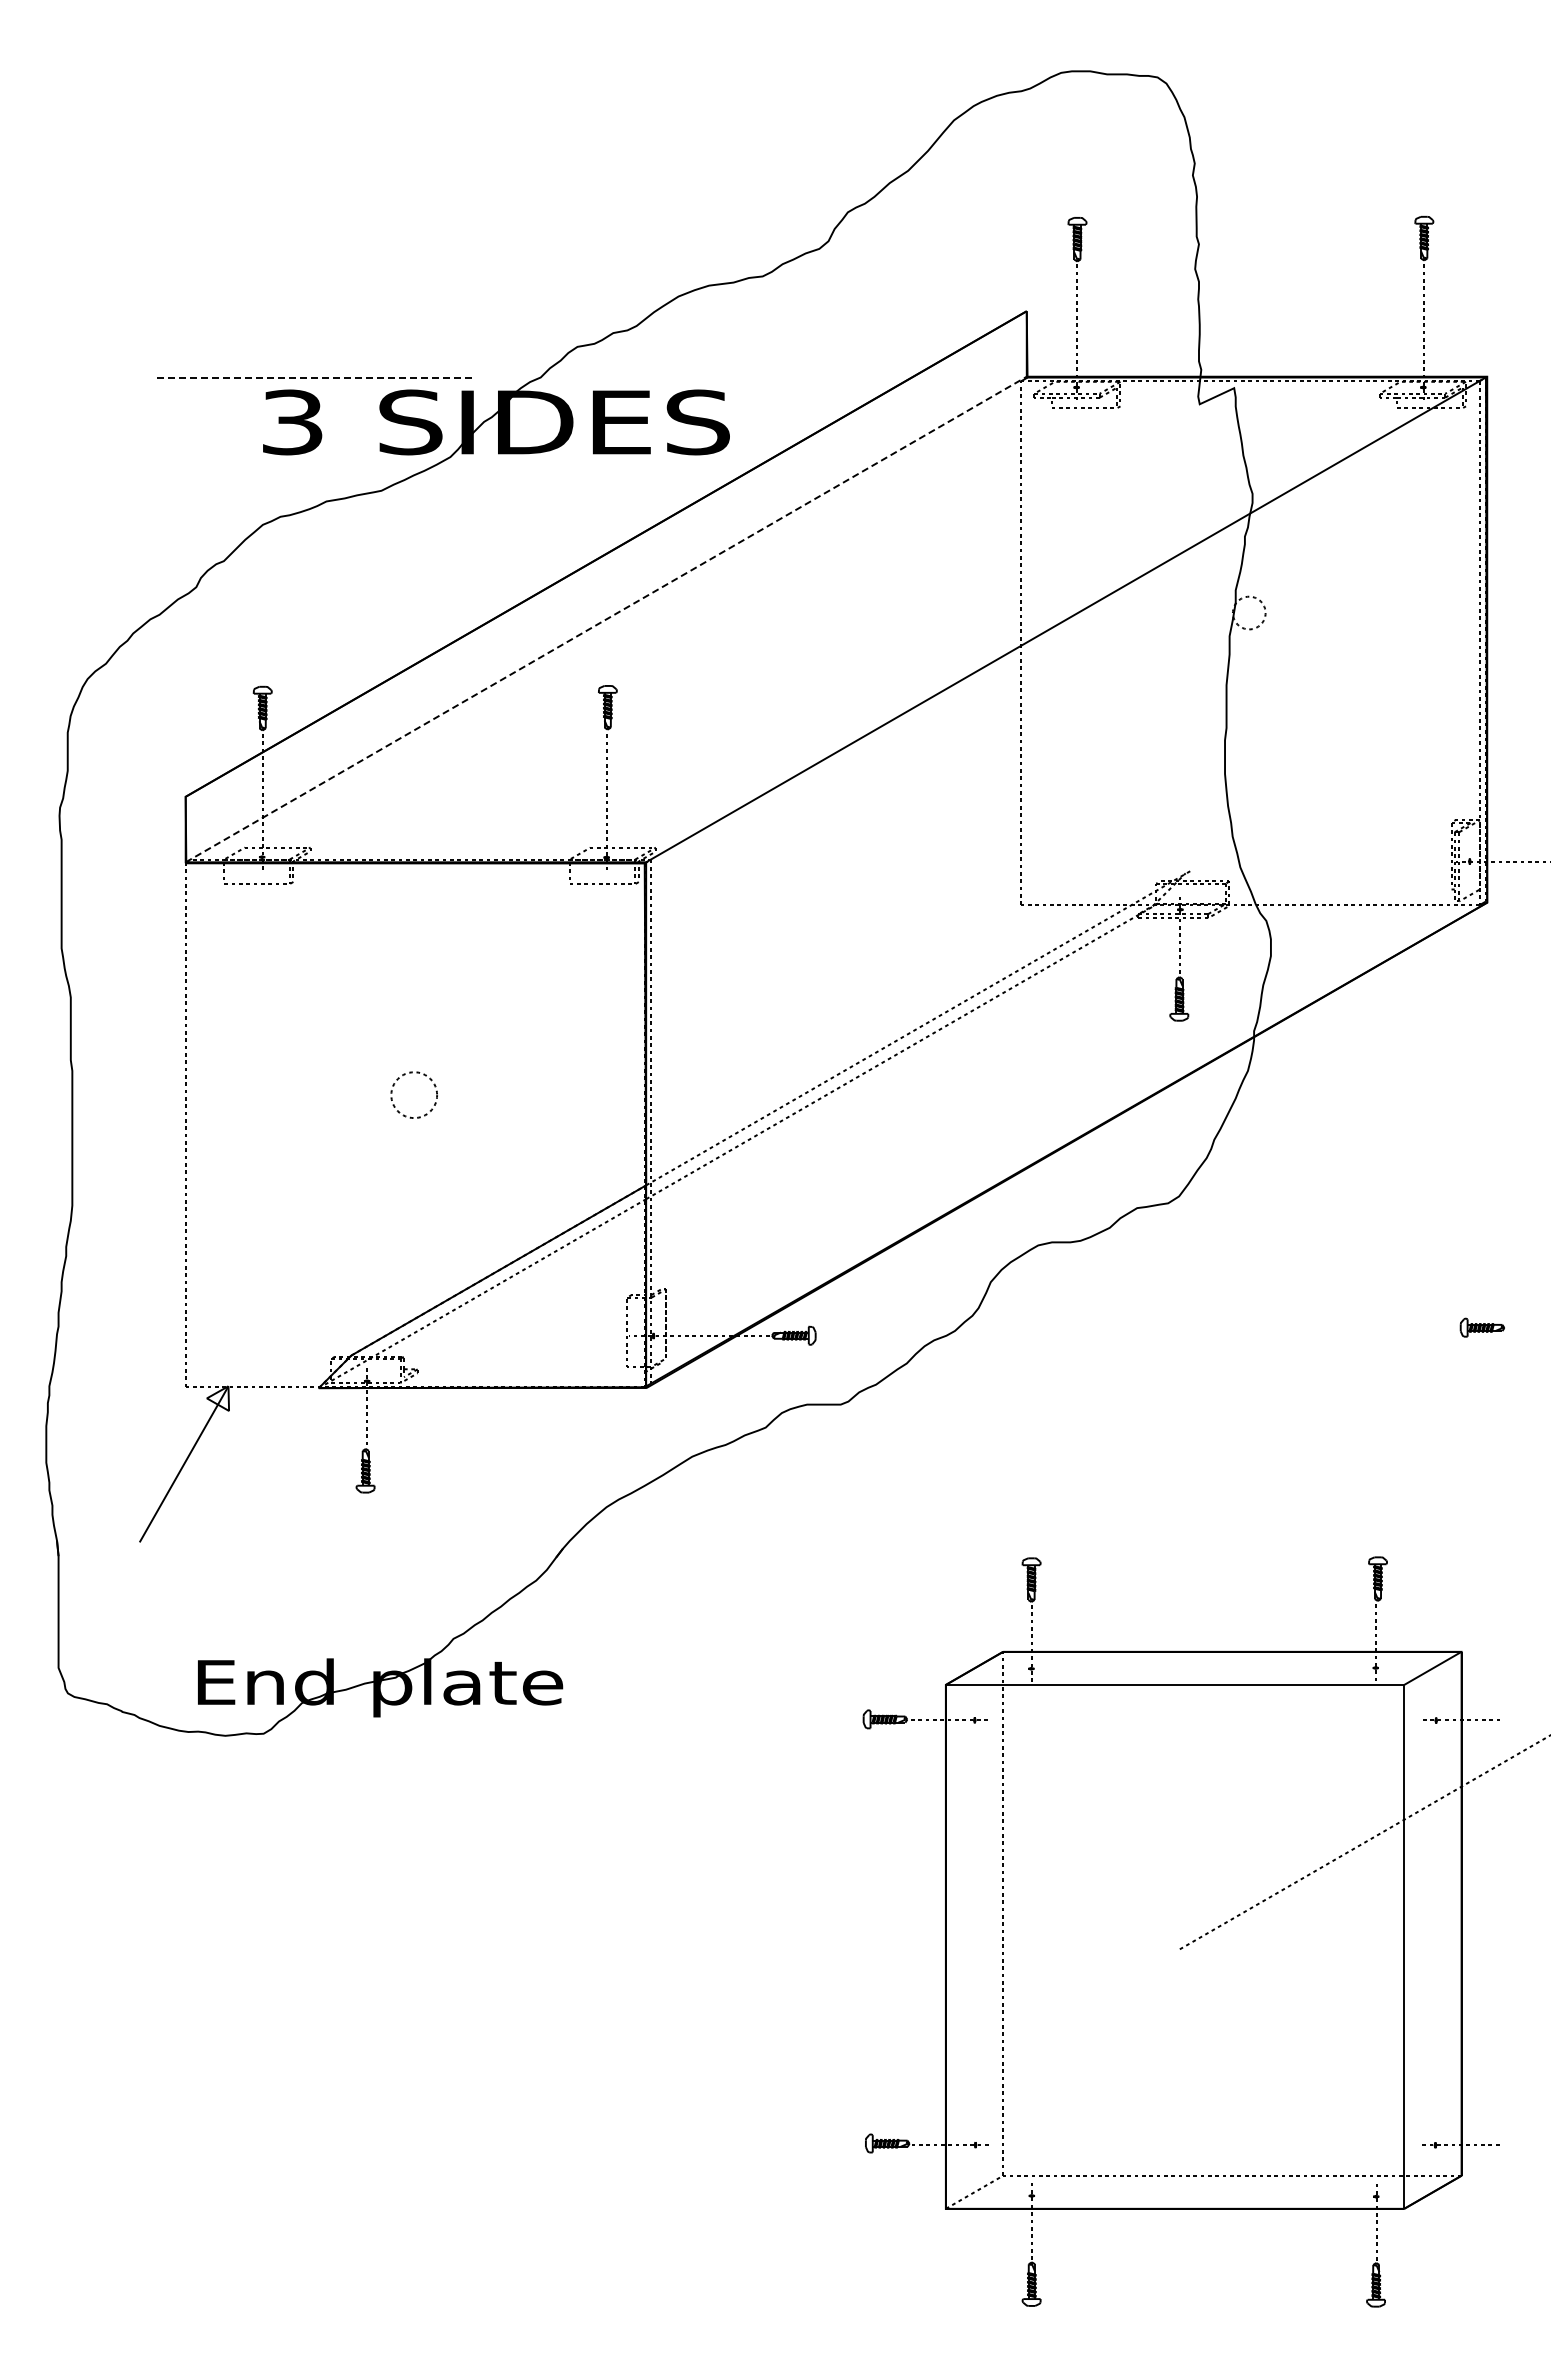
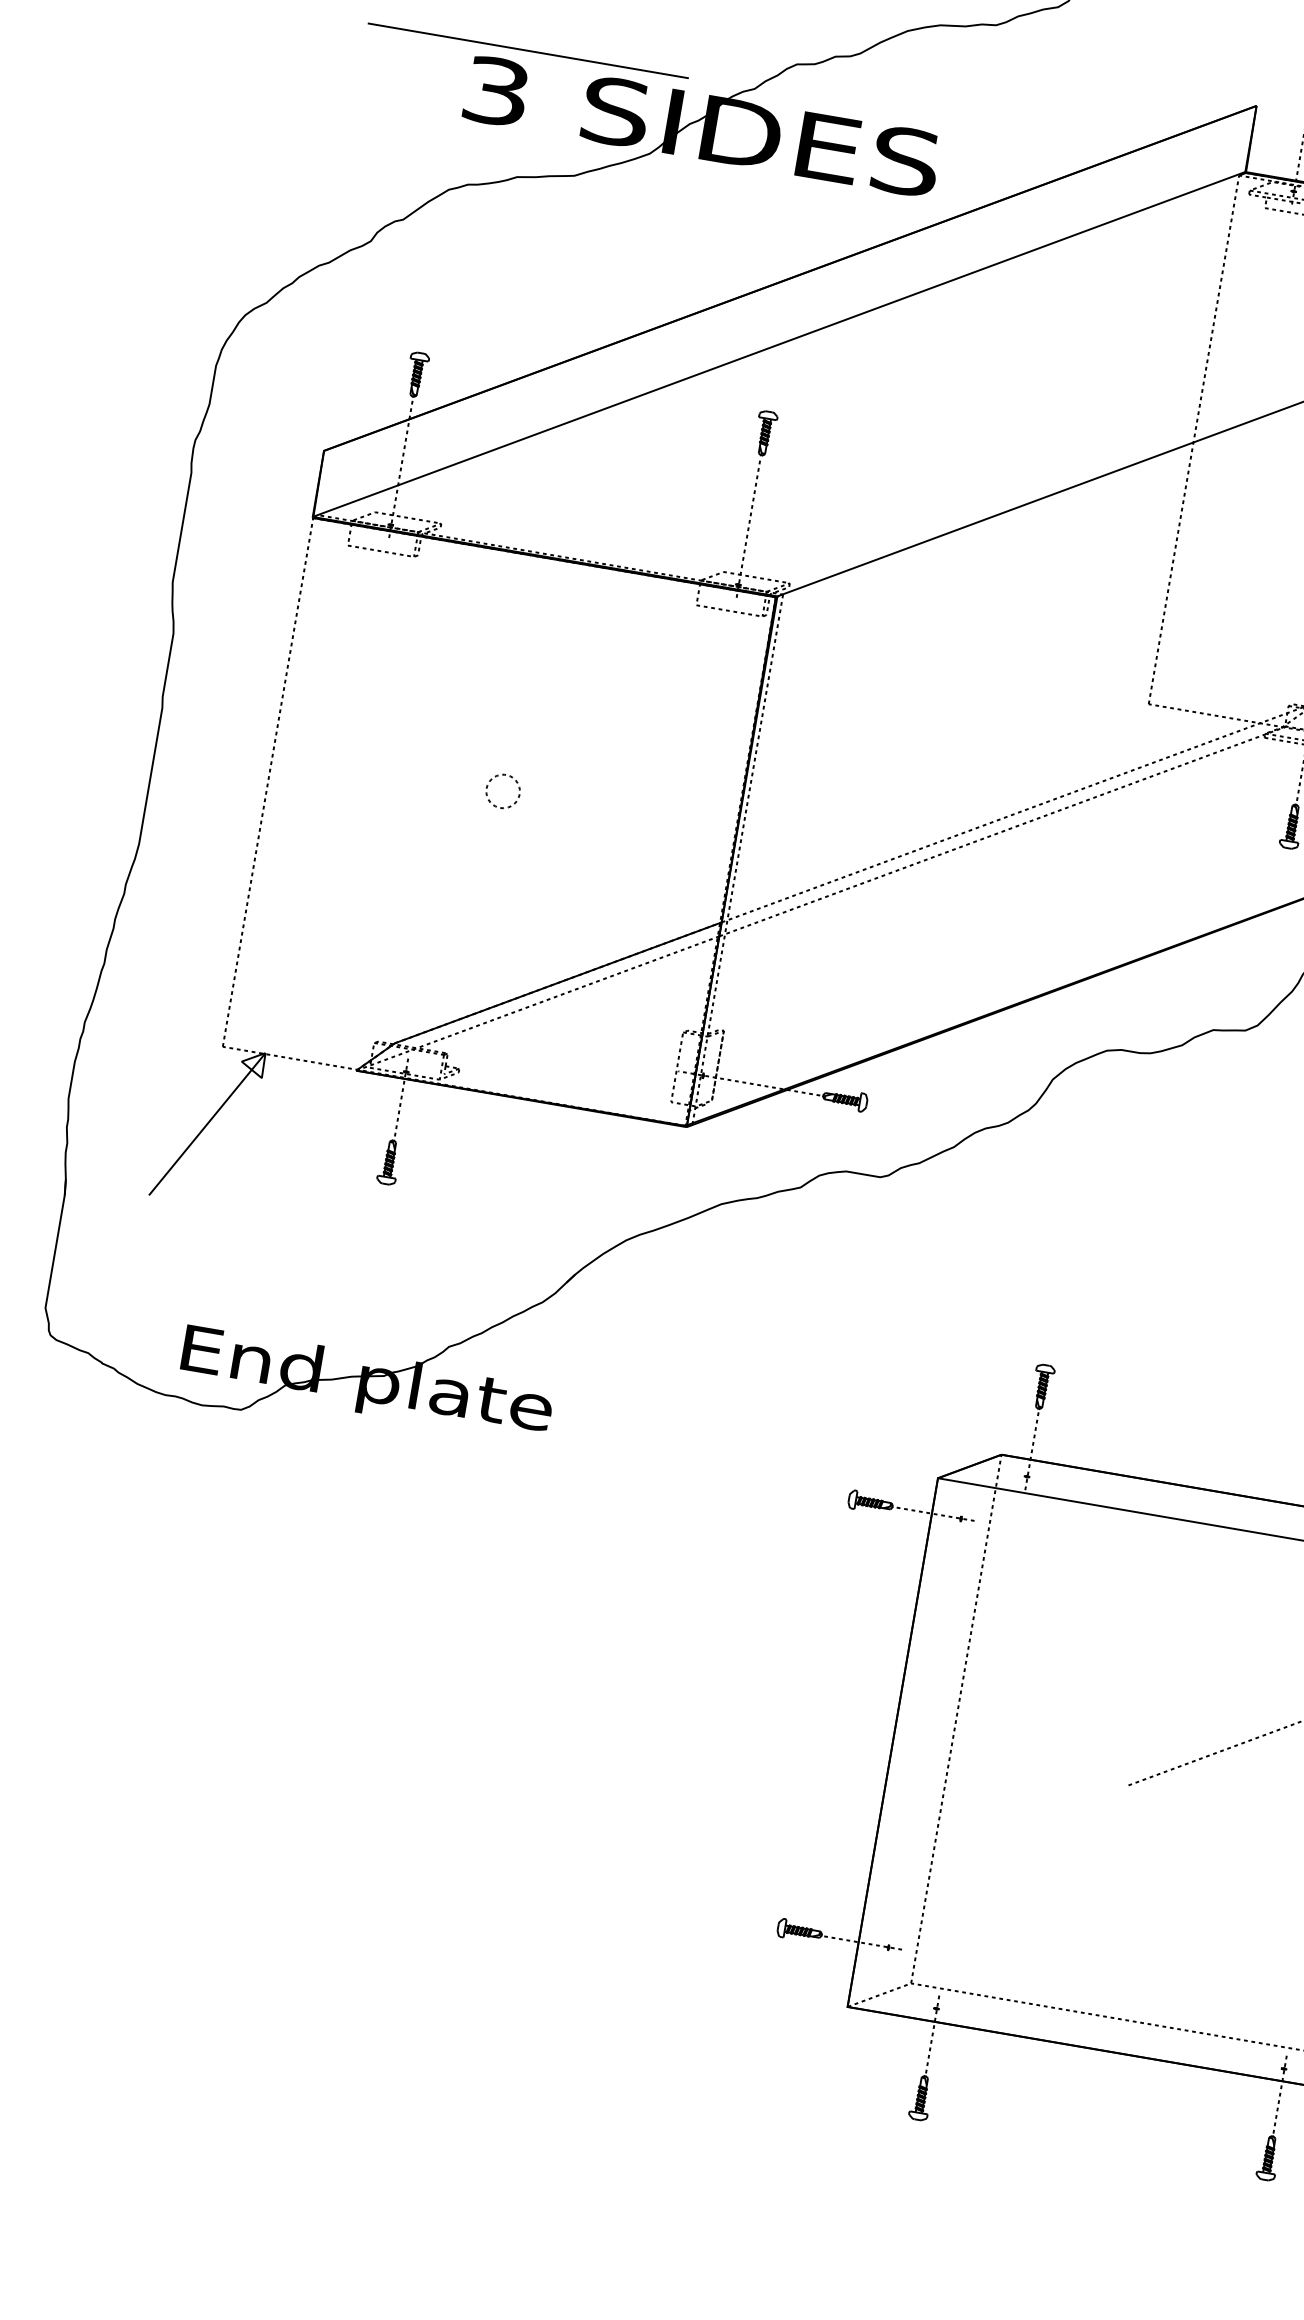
line: (317, 378) -> (529, 51), dashed -> solid
line: (606, 619) -> (779, 344), dashed -> solid
circle: (413, 1095) -> (502, 791), size x0.71

